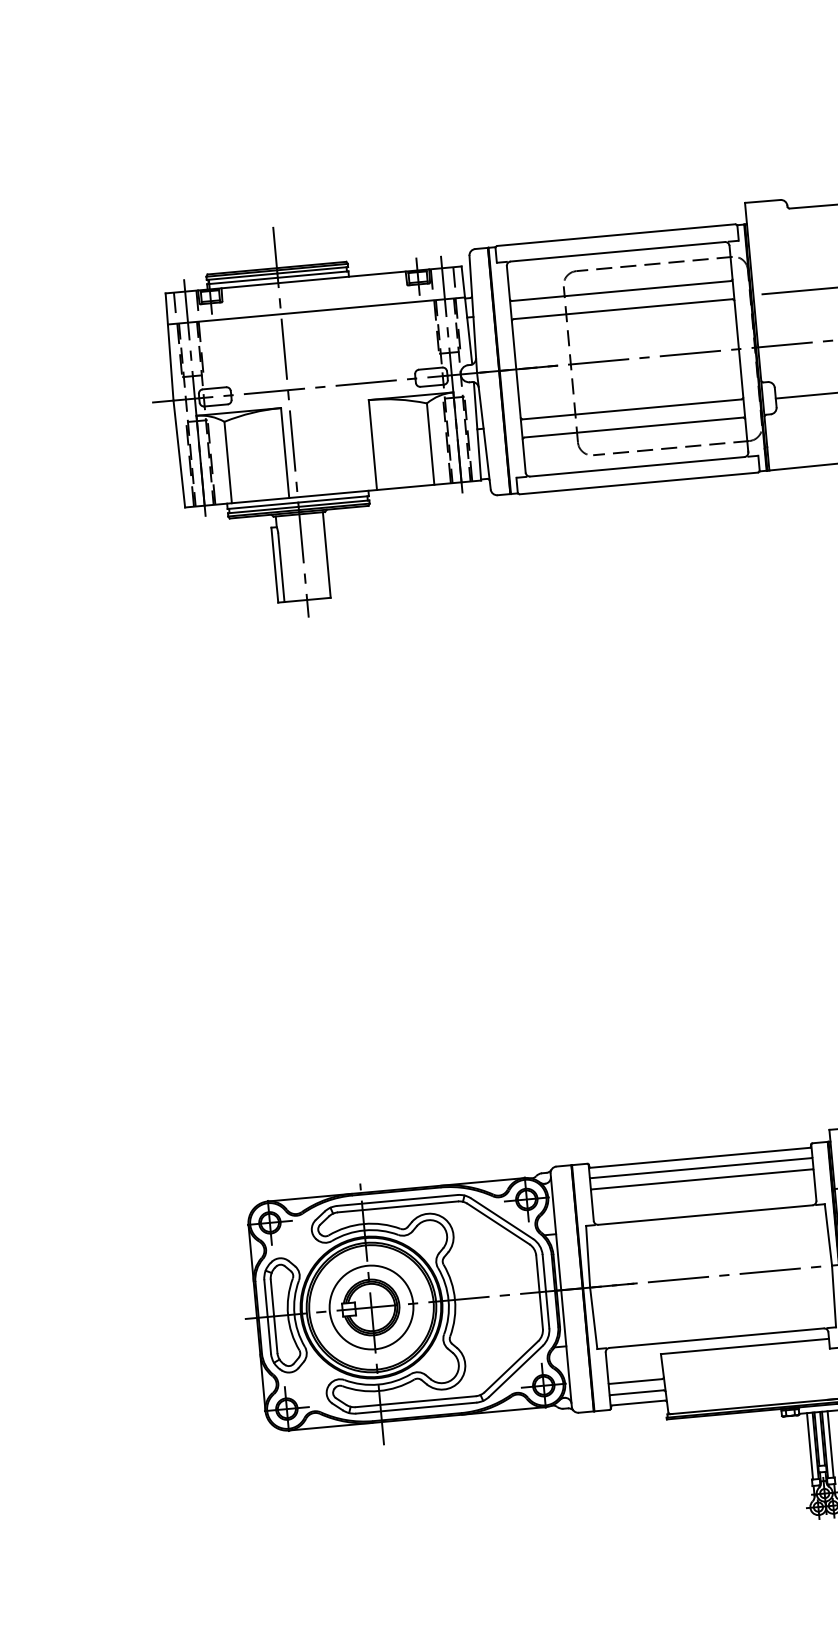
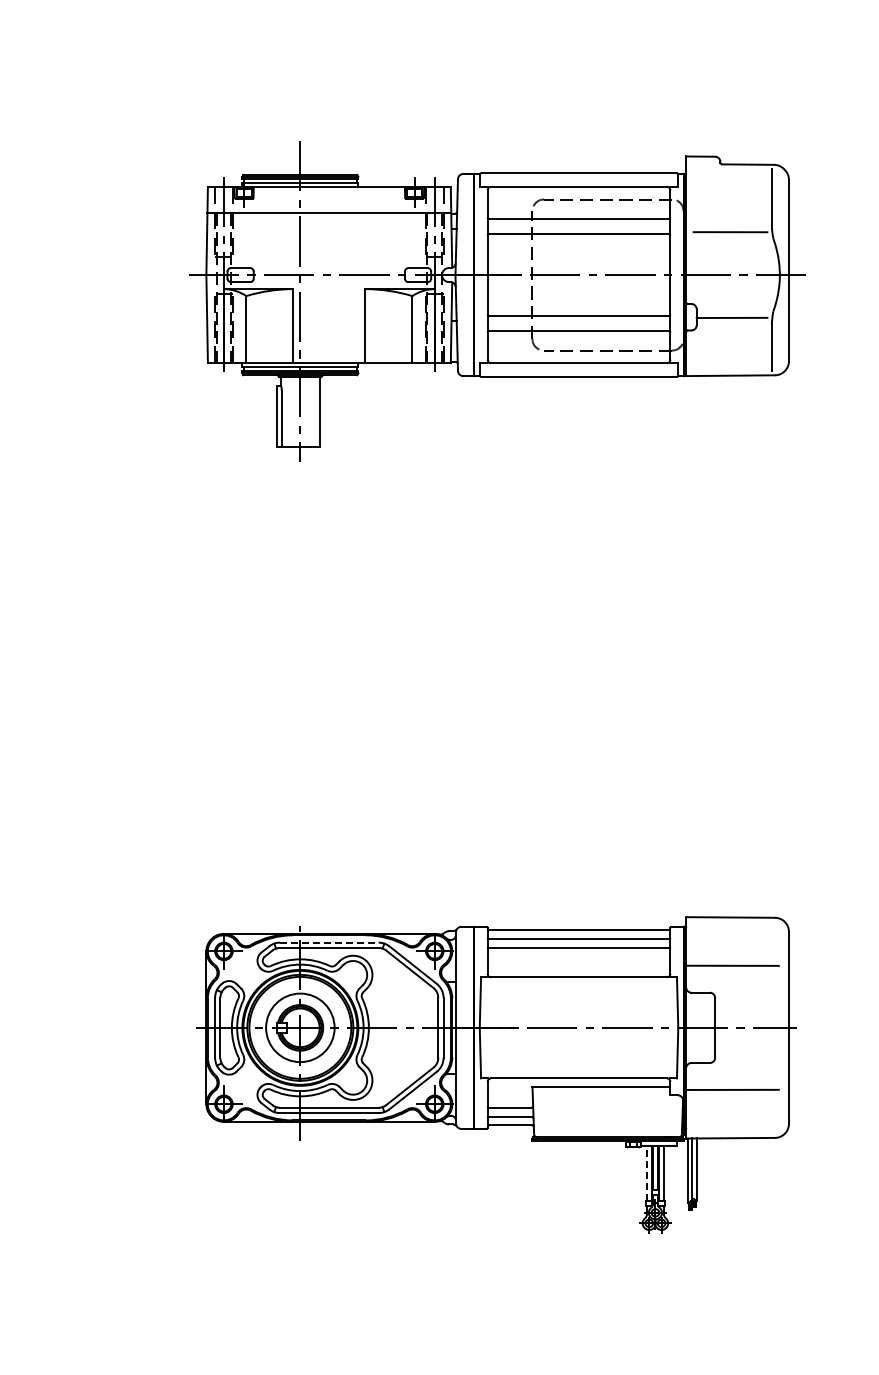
line: (397, 1200) -> (329, 942), solid -> dashed
line: (809, 1445) -> (646, 1172), solid -> dashed

